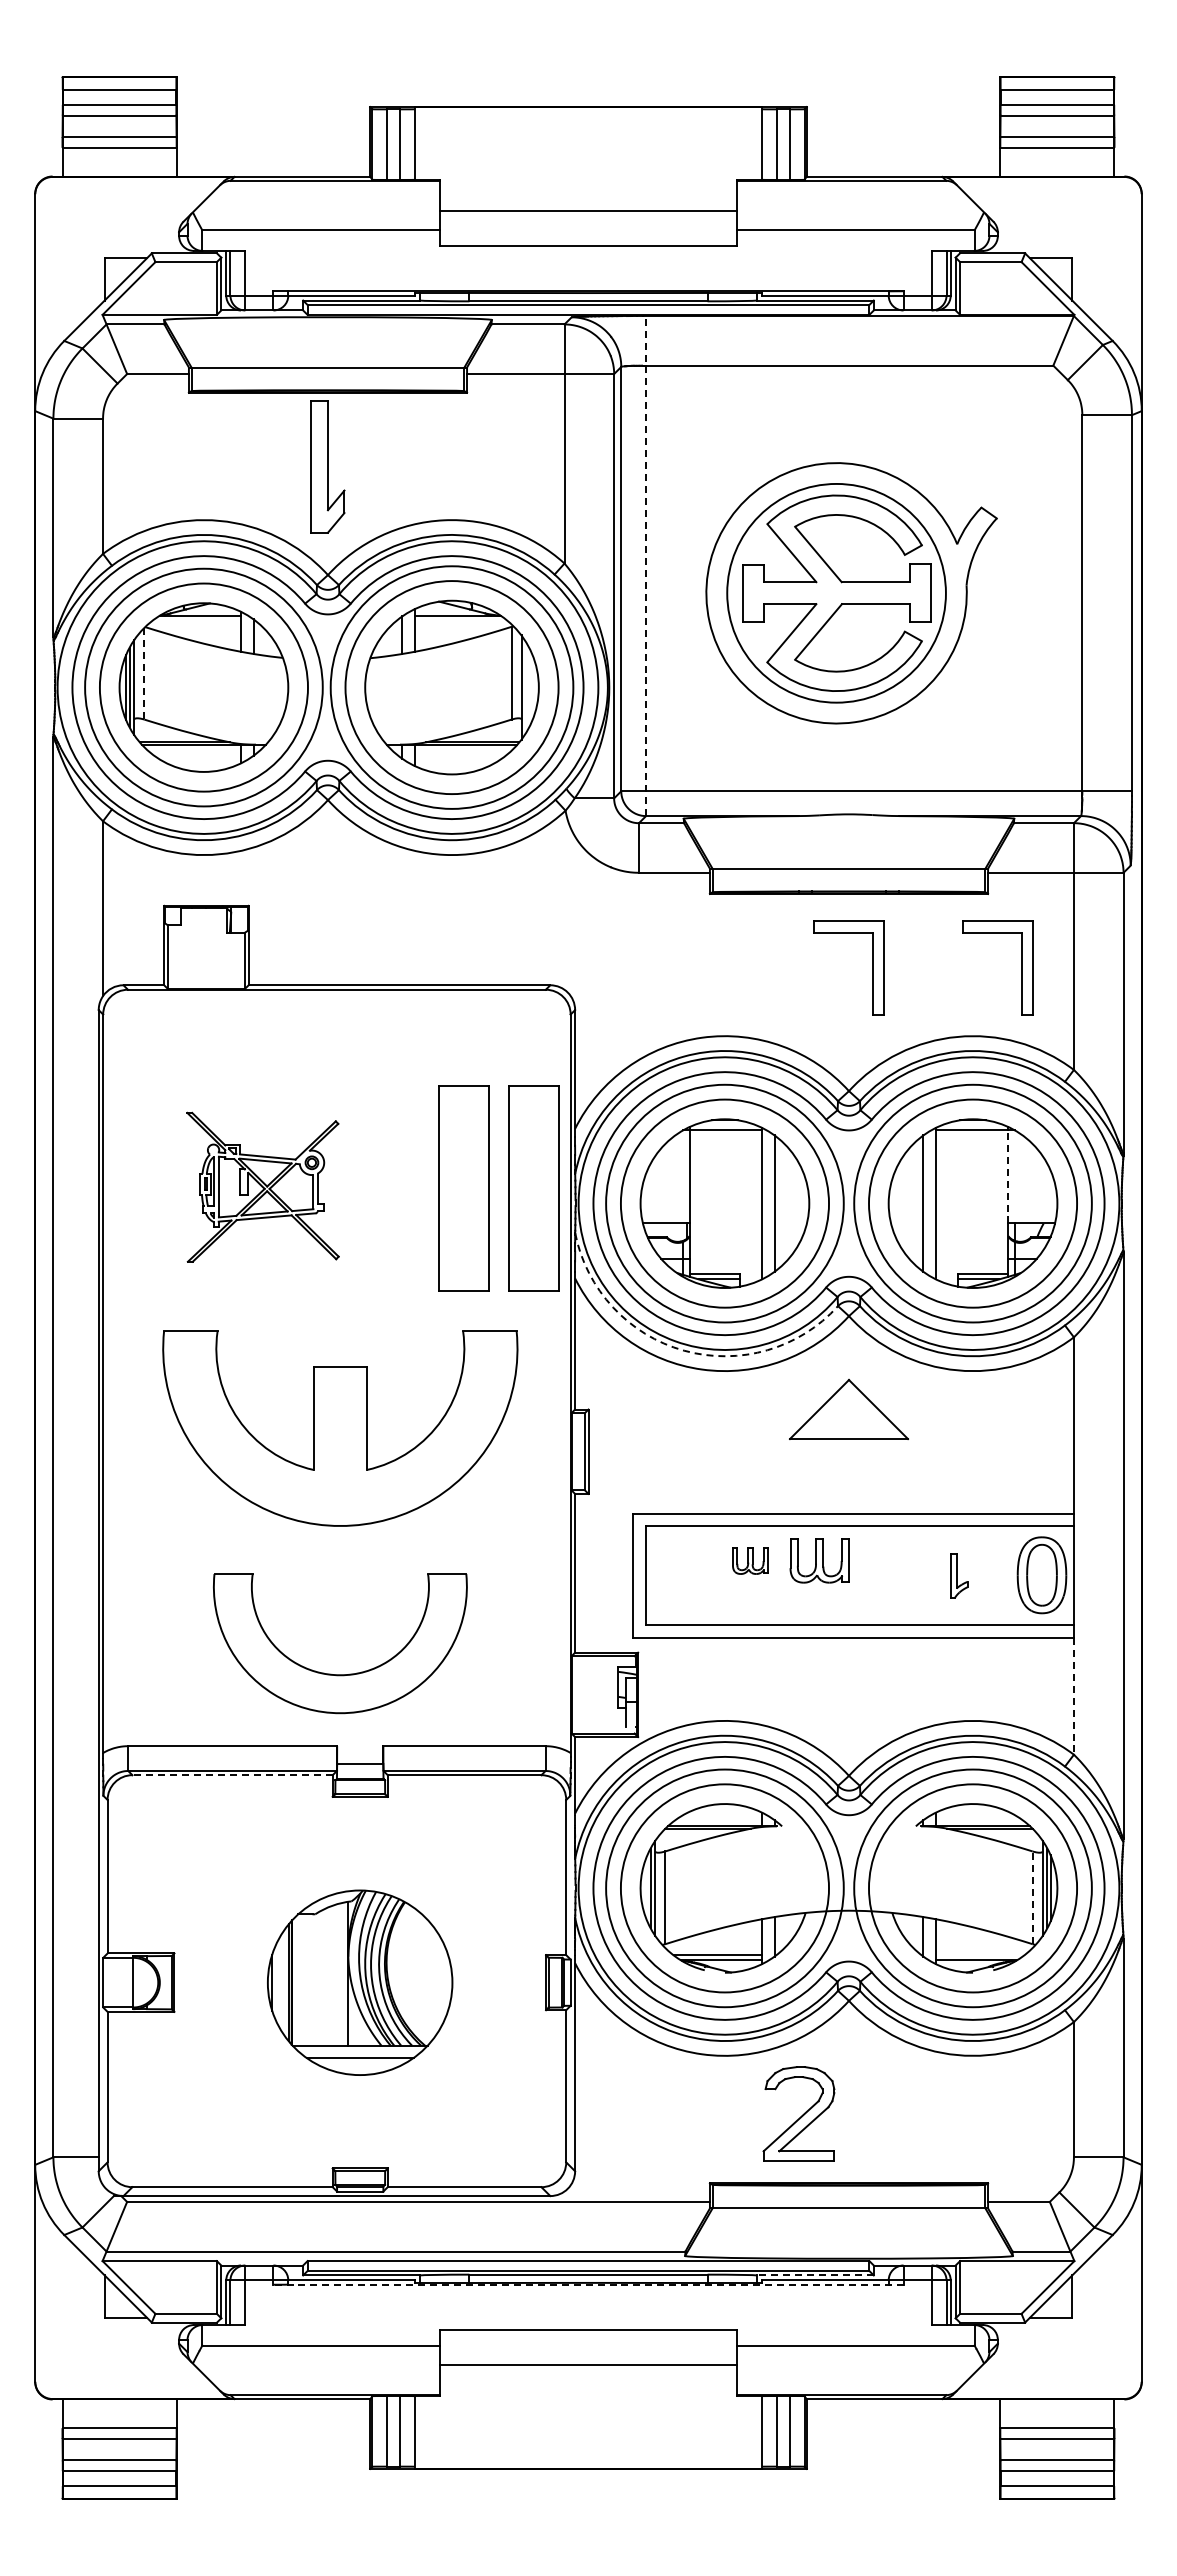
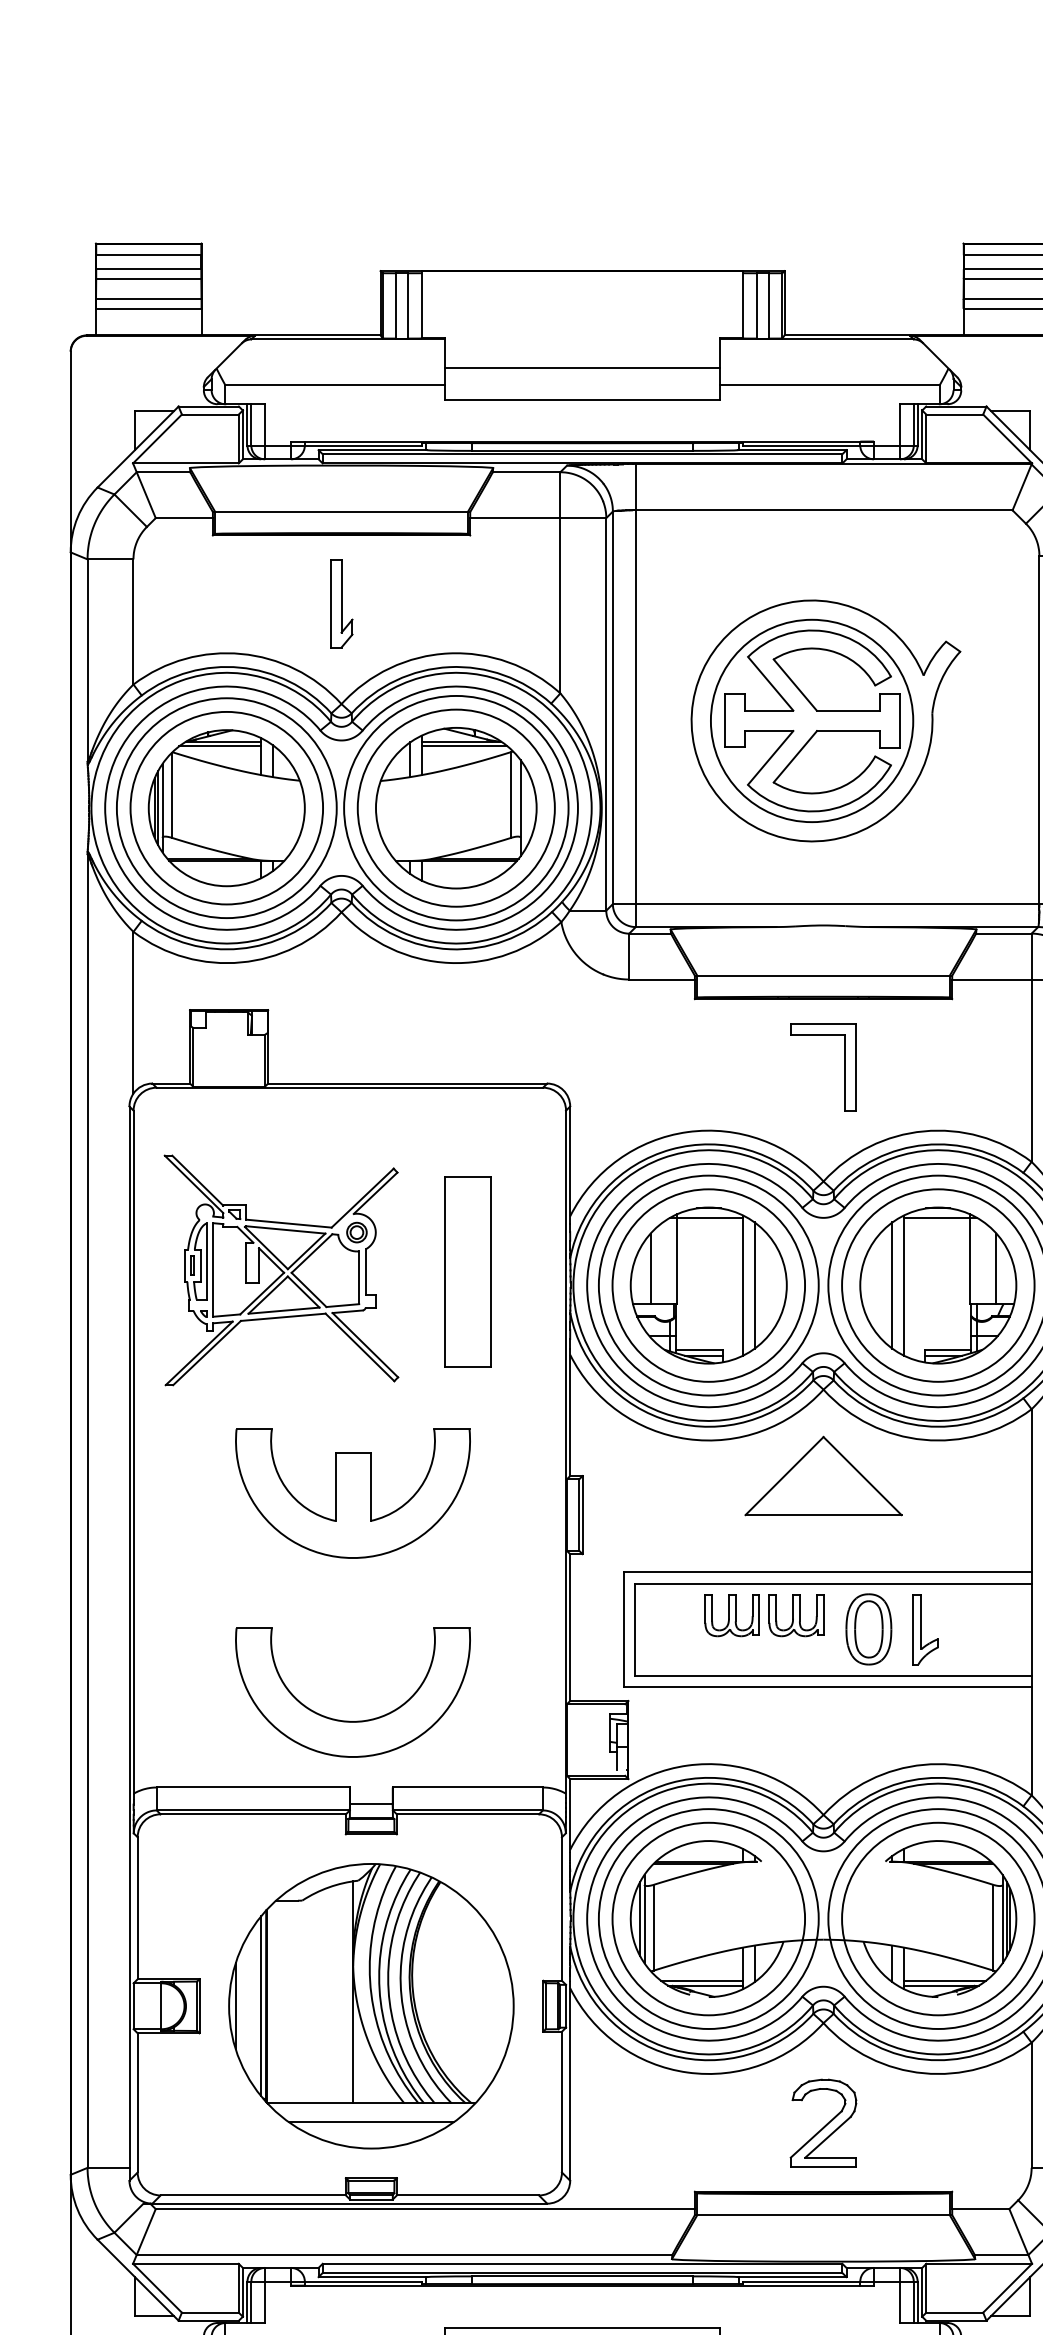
part: (327, 466) -> (341, 603), size x0.71
line: (646, 565) -> (636, 695), dashed -> solid
line: (196, 620) -> (219, 746), added
line: (460, 620) -> (464, 746), added
line: (144, 673) -> (171, 795), dashed -> solid
part: (1021, 967) -> (983, 1067), removed
line: (1007, 1176) -> (970, 1260), dashed -> solid
line: (662, 1185) -> (651, 1268), added
line: (1035, 1185) -> (996, 1268), added
part: (262, 1187) -> (280, 1270), size x1.67
part: (533, 1188) -> (531, 1271), removed
arc: (684, 1350) -> (671, 1421), dashed -> solid
part: (848, 1409) -> (823, 1476), size x1.43
part: (340, 1428) -> (353, 1493), size x0.71
part: (750, 1560) -> (732, 1615), size x1.67
part: (959, 1575) -> (925, 1629), size x1.67
part: (1041, 1575) -> (868, 1629), moved
line: (1073, 1696) -> (1031, 1741), dashed -> solid
line: (232, 1775) -> (253, 1814), dashed -> solid
line: (1032, 1897) -> (993, 1927), dashed -> solid
line: (979, 1955) -> (944, 1981), added
part: (359, 1982) -> (370, 2006), size x1.67
part: (798, 2113) -> (823, 2122), moved
line: (814, 2275) -> (791, 2277), dashed -> solid
line: (588, 2284) -> (582, 2285), dashed -> solid

